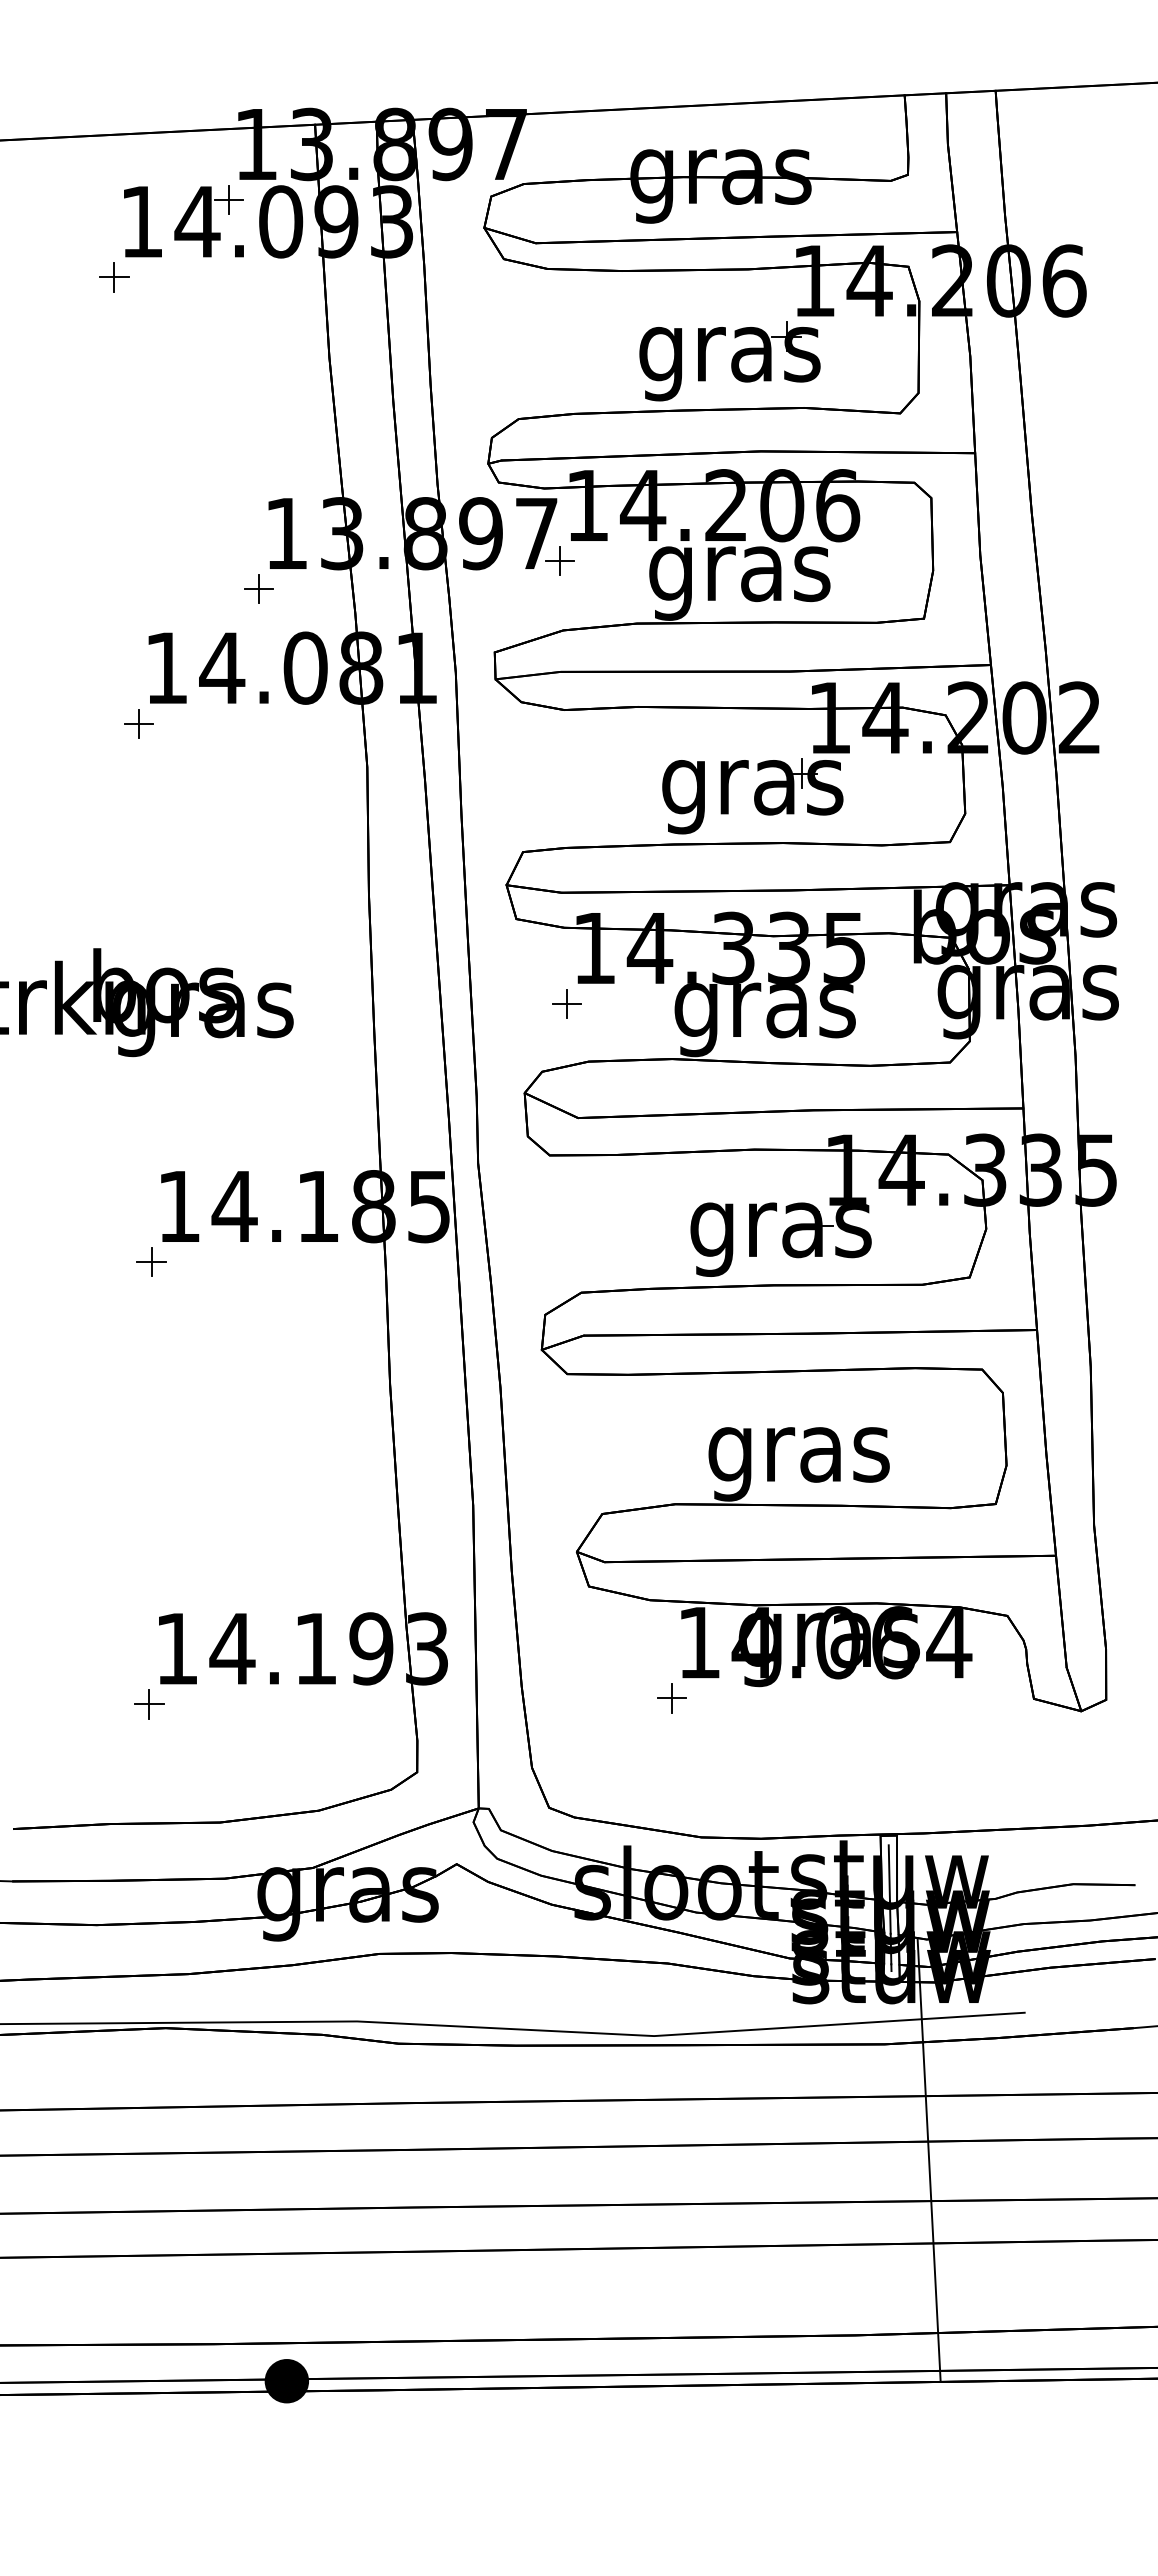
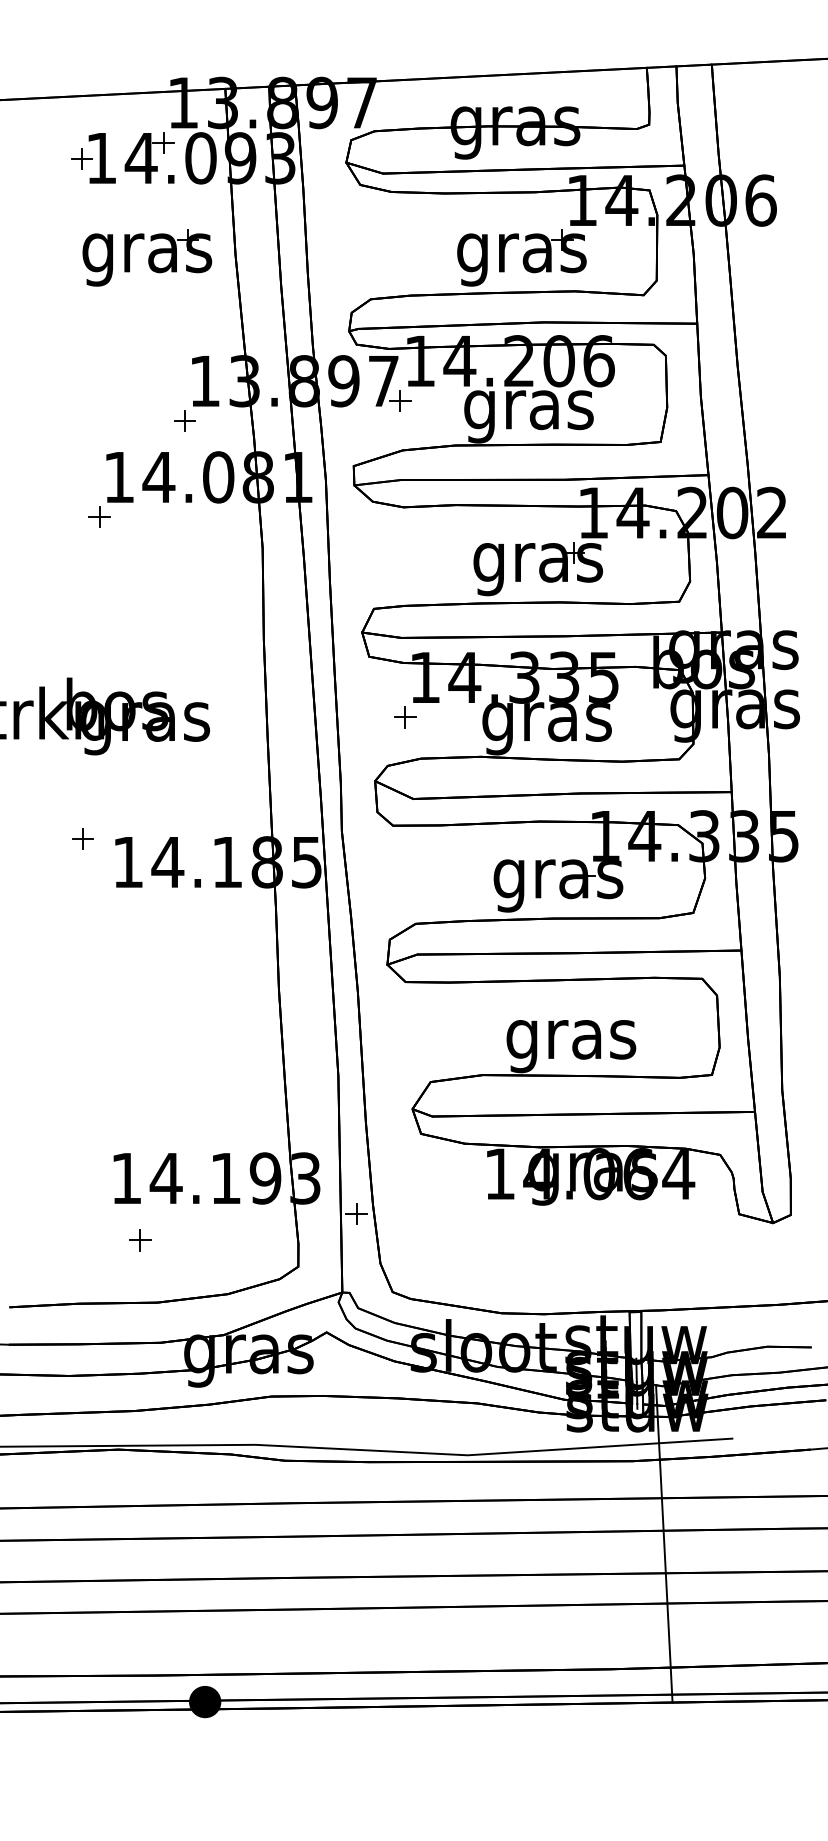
part: (114, 277) -> (81, 158), moved
part: (205, 361) -> (146, 258), added
part: (151, 1261) -> (82, 838), moved
part: (671, 1698) -> (356, 1213), moved
part: (149, 1704) -> (140, 1240), moved
line: (888, 1873) -> (635, 1339), removed

